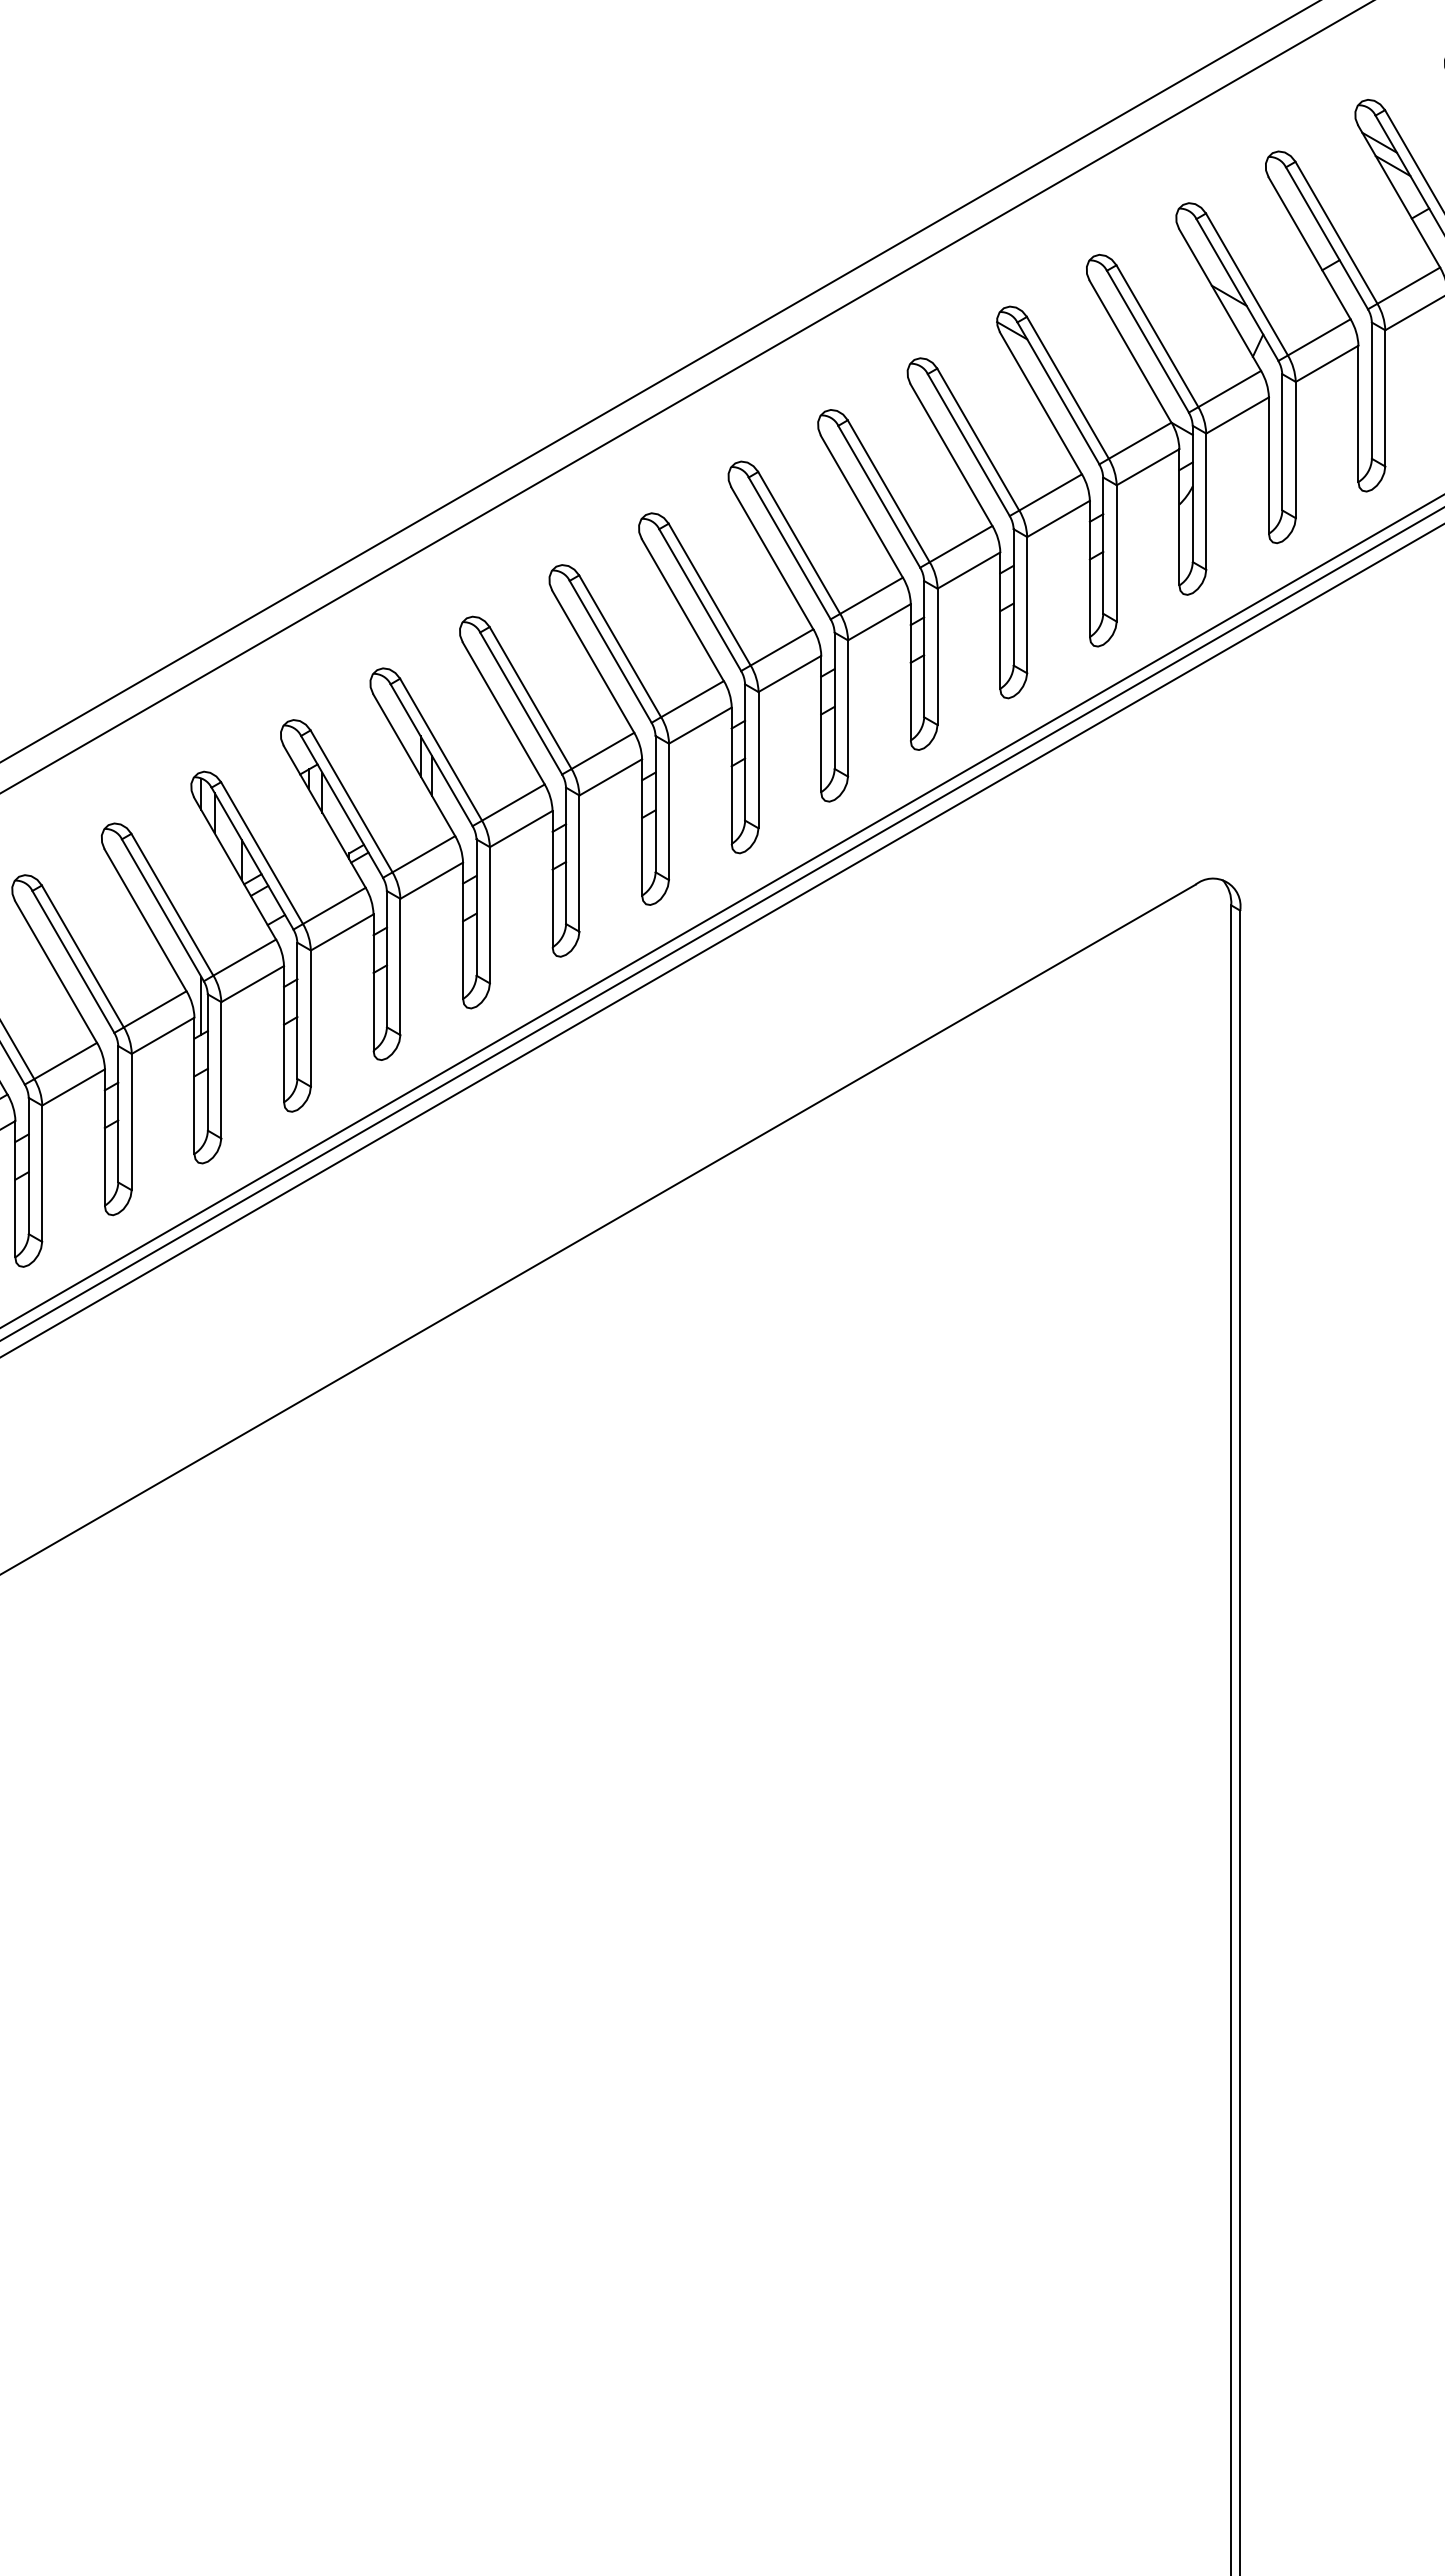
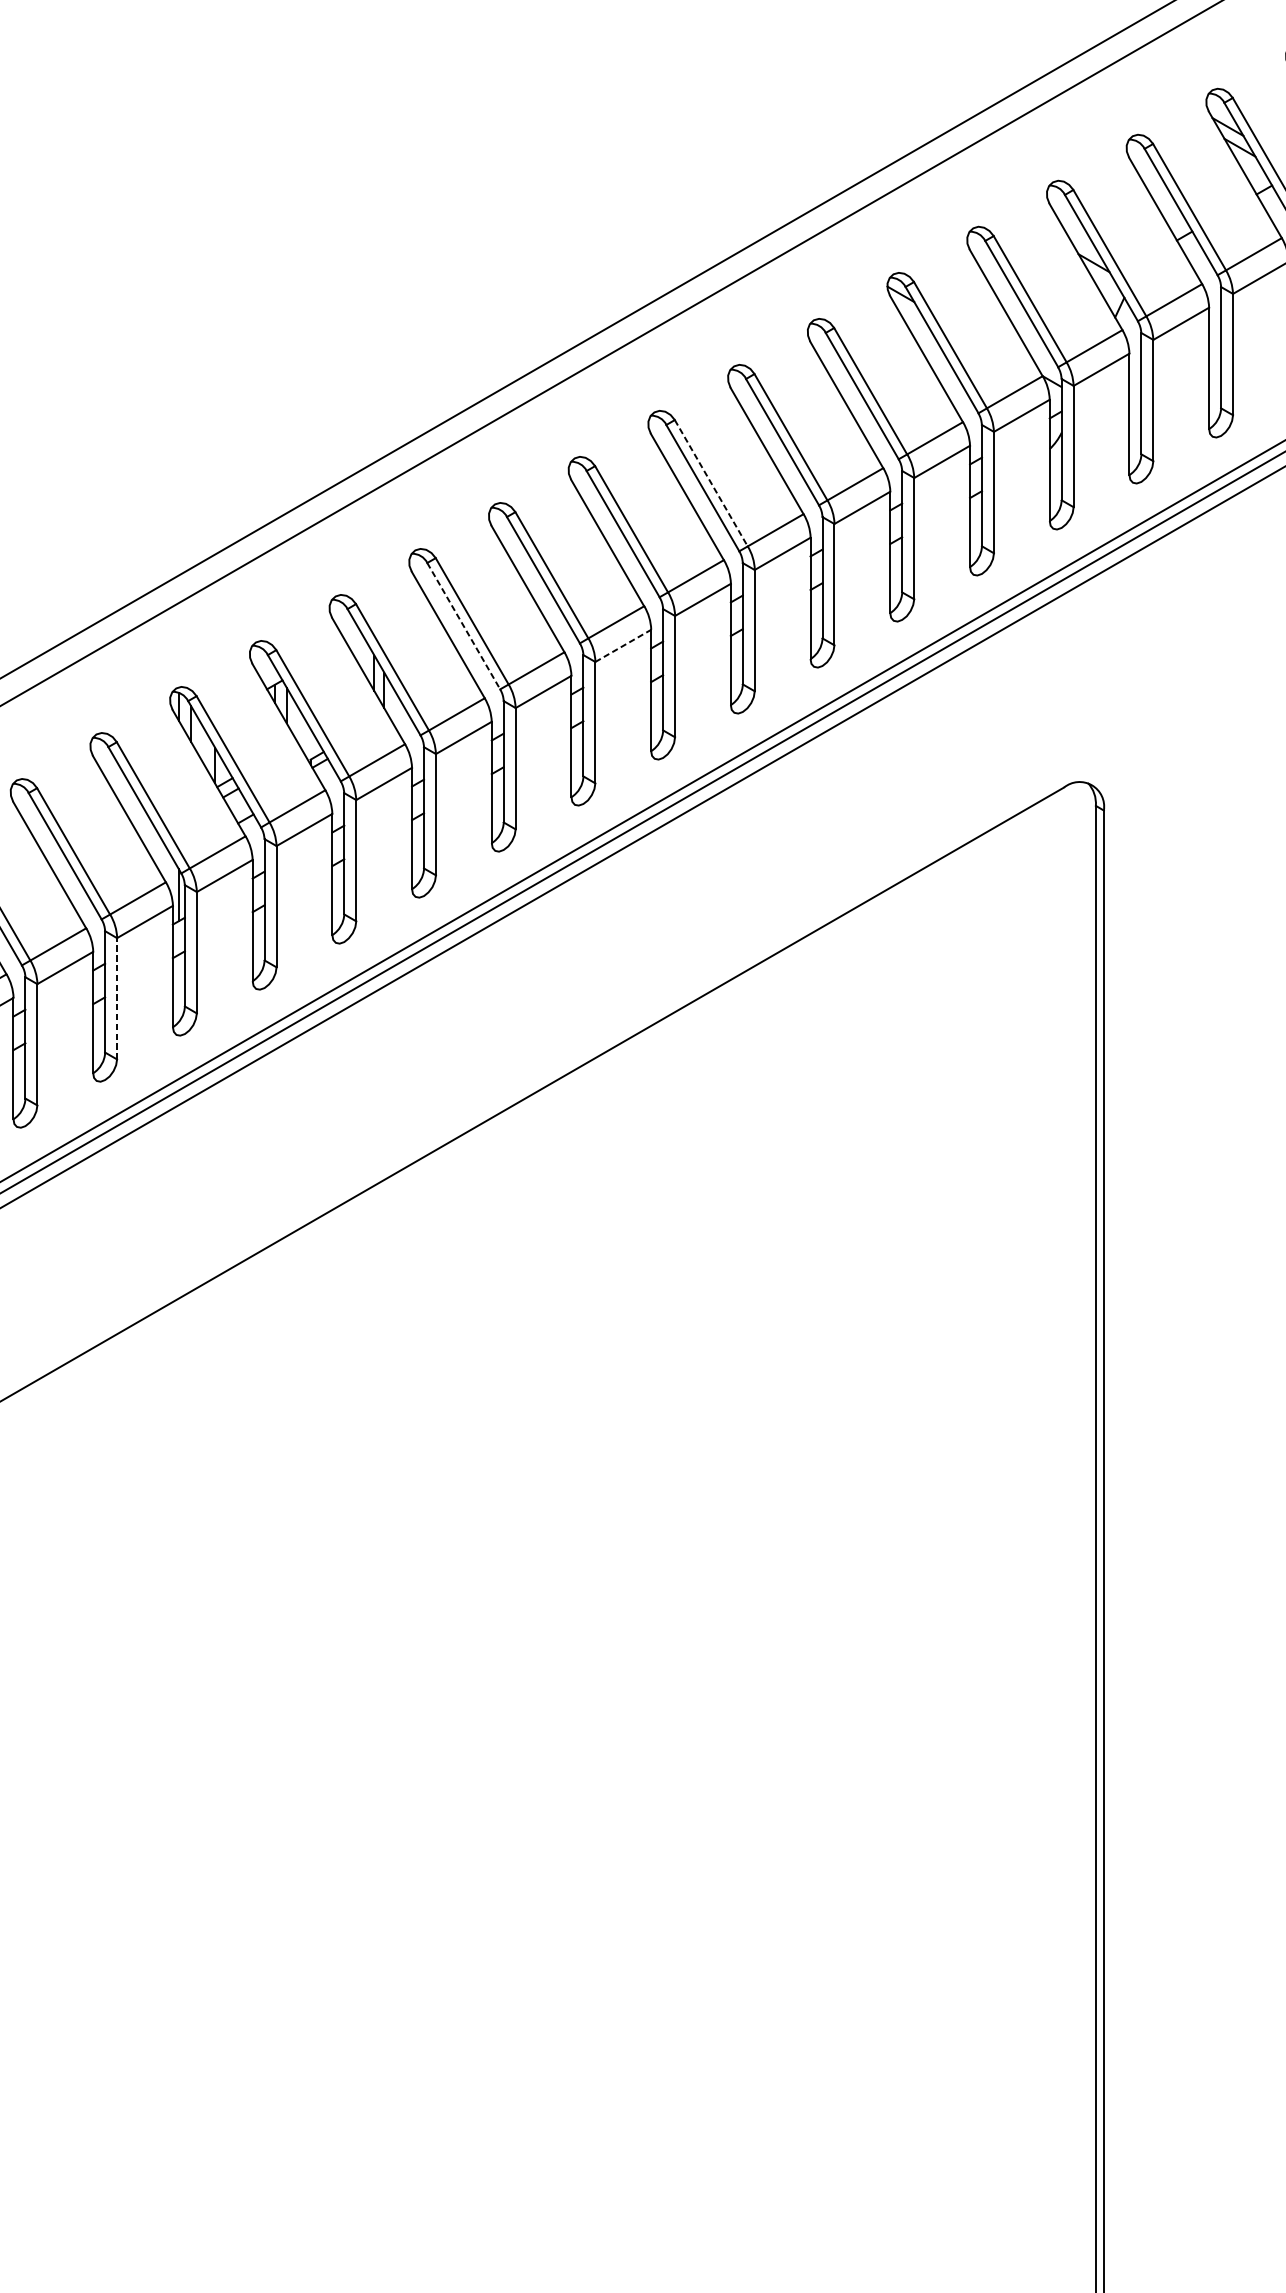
line: (799, 542) -> (711, 482), solid -> dashed
line: (521, 703) -> (464, 626), solid -> dashed
line: (700, 725) -> (623, 645), solid -> dashed
line: (131, 1121) -> (116, 998), solid -> dashed

